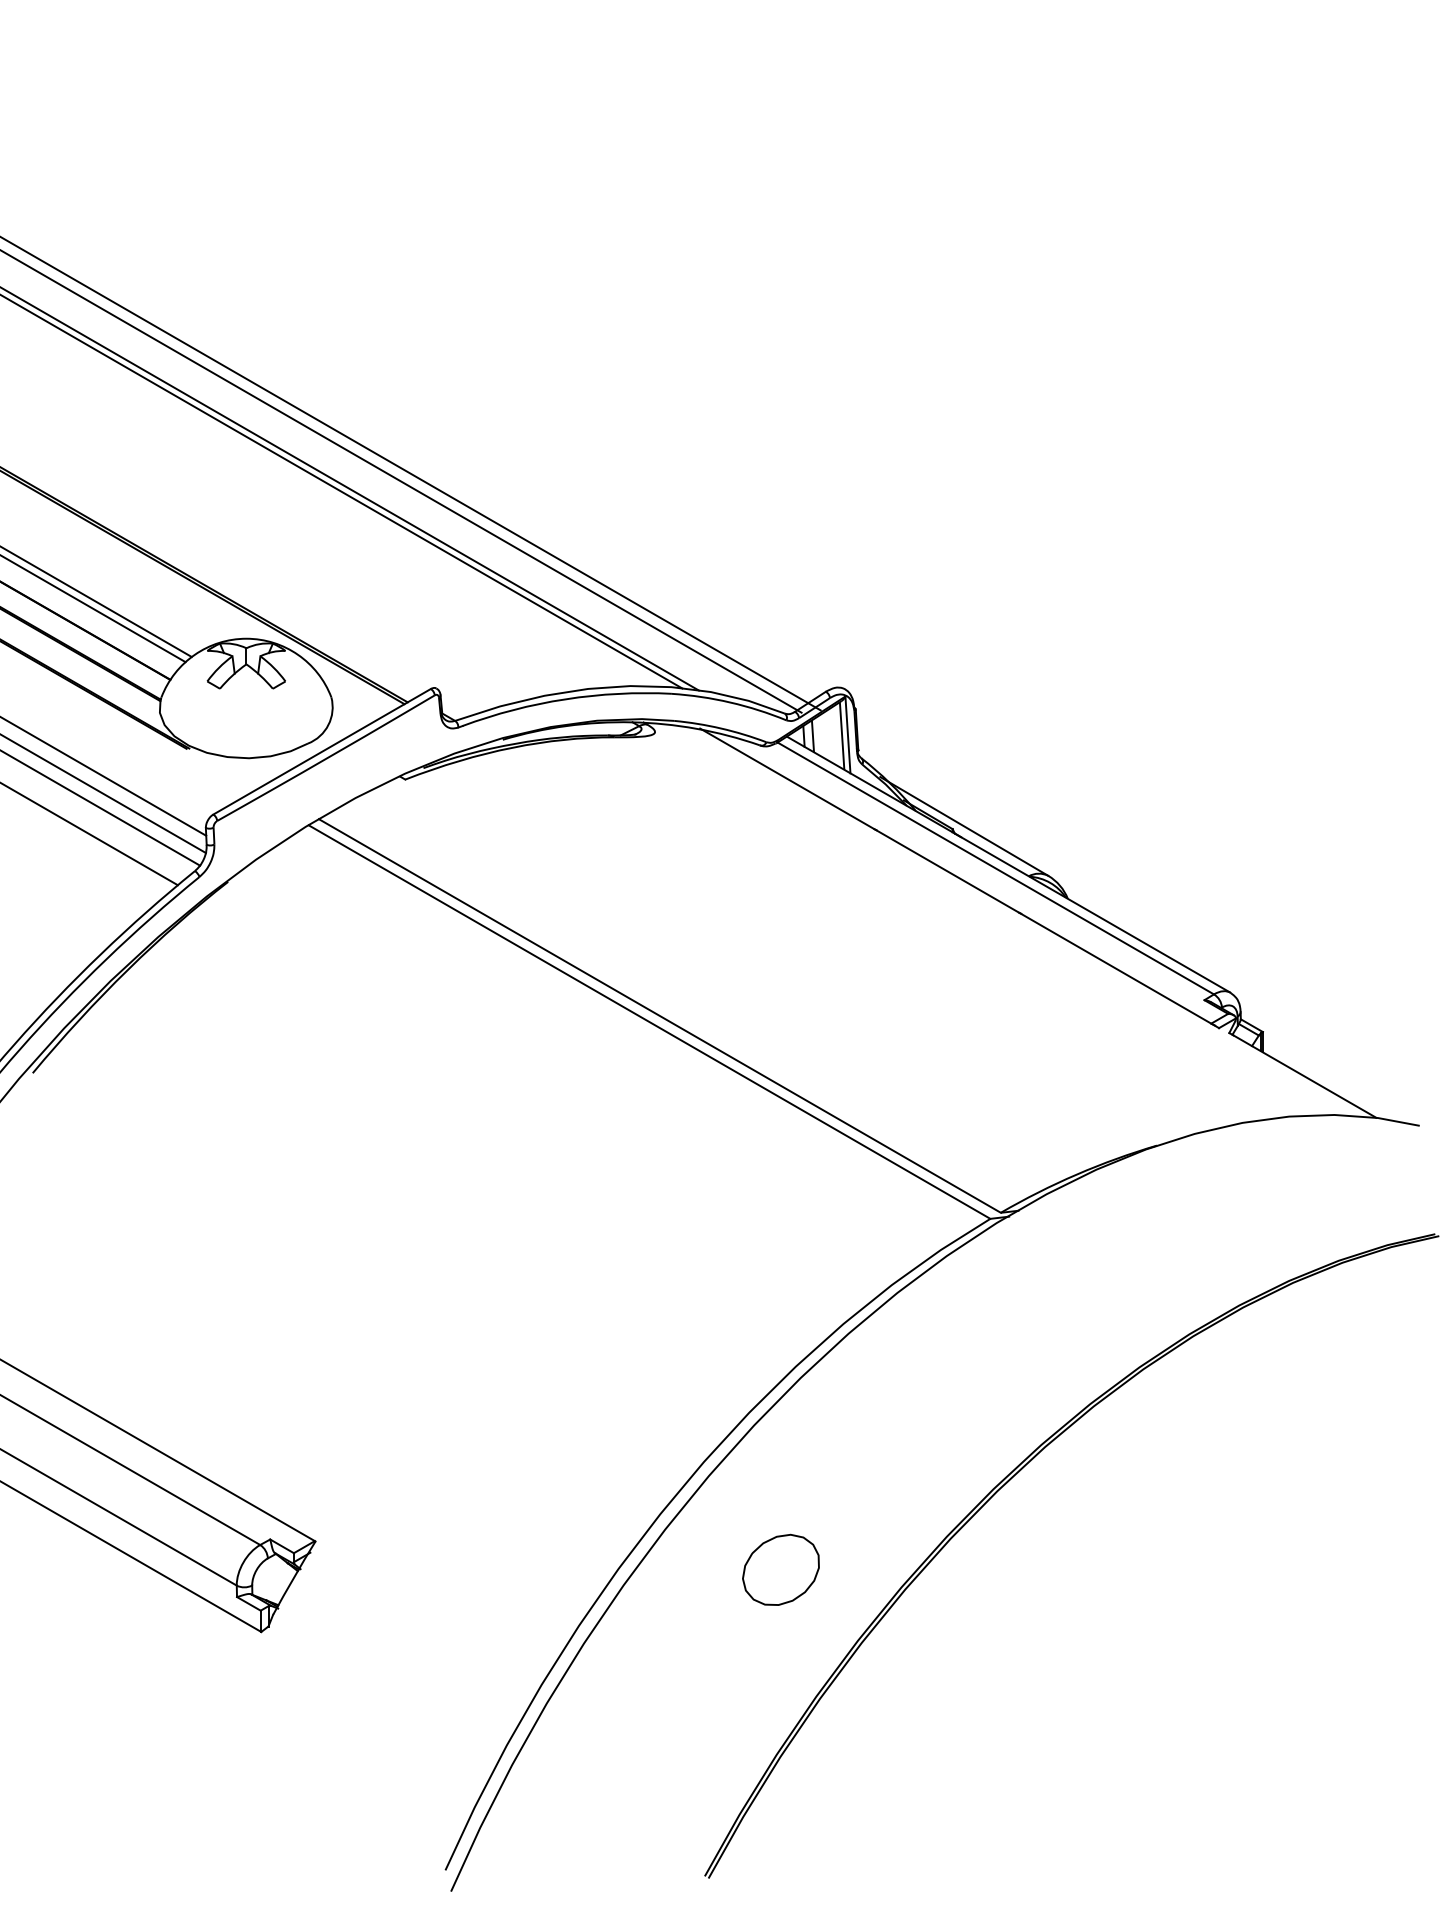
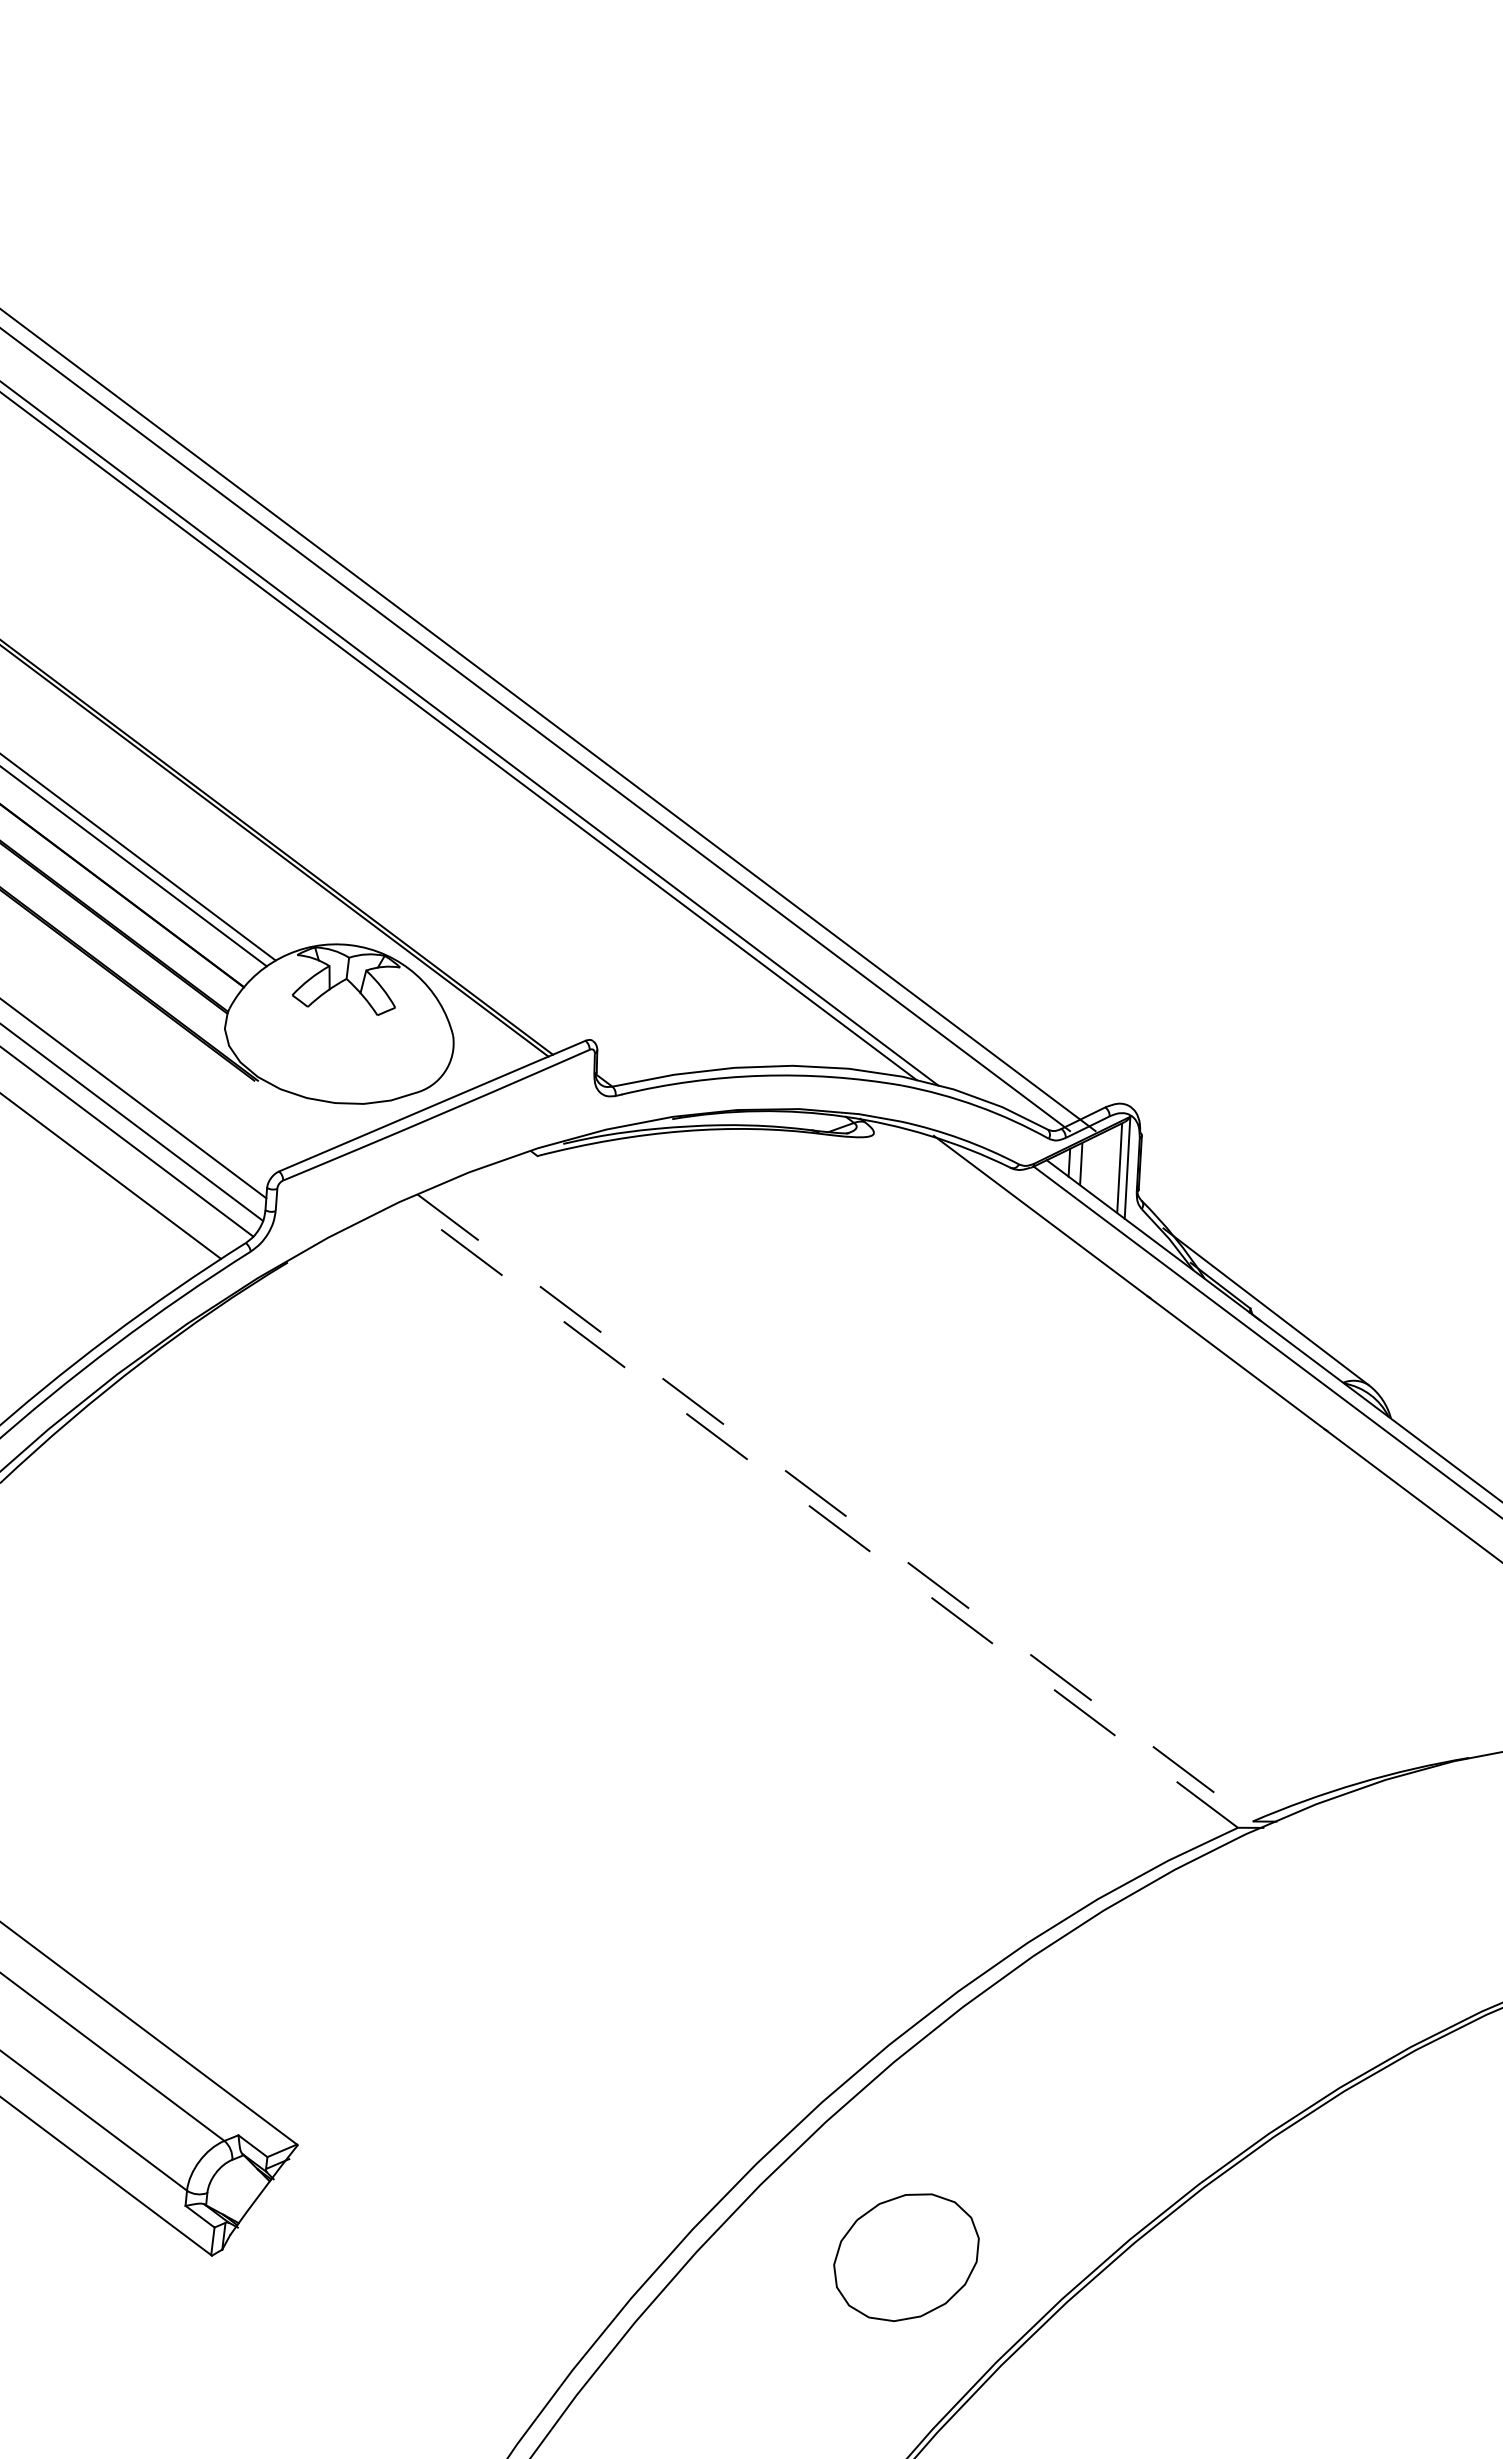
line: (659, 1015) -> (834, 1507), solid -> dashed
line: (649, 1022) -> (820, 1514), solid -> dashed
part: (780, 1569) -> (905, 2256), size x1.4

